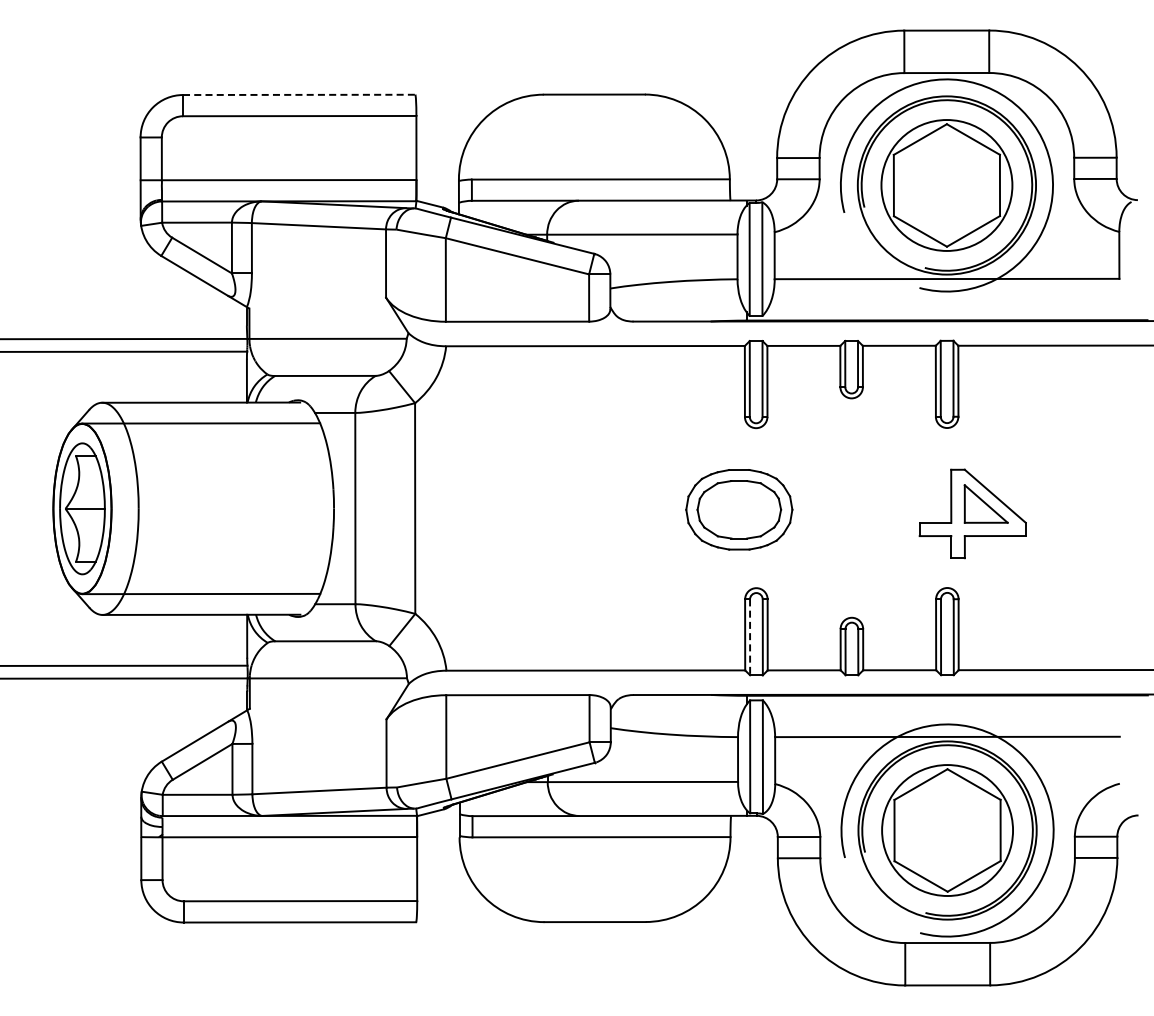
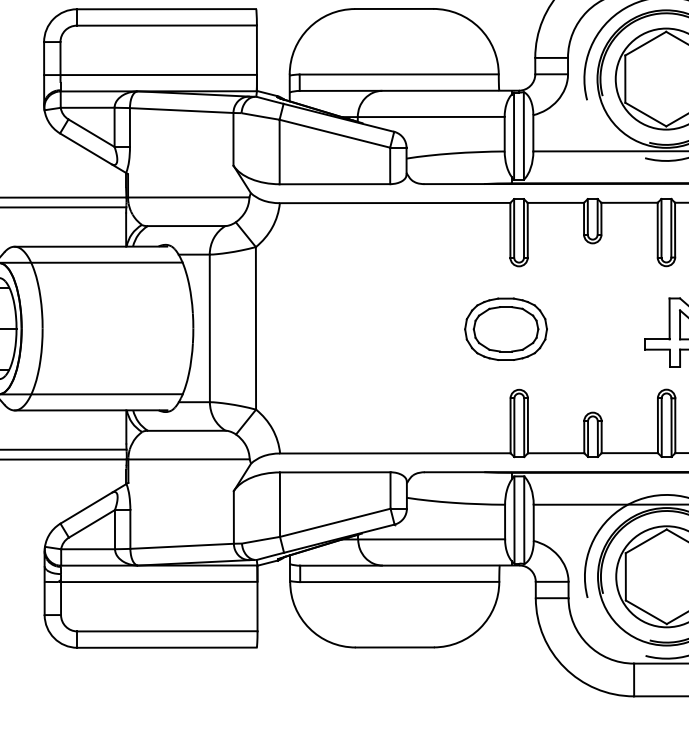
line: (299, 94) -> (166, 8), dashed -> solid
line: (750, 637) -> (514, 427), dashed -> solid

